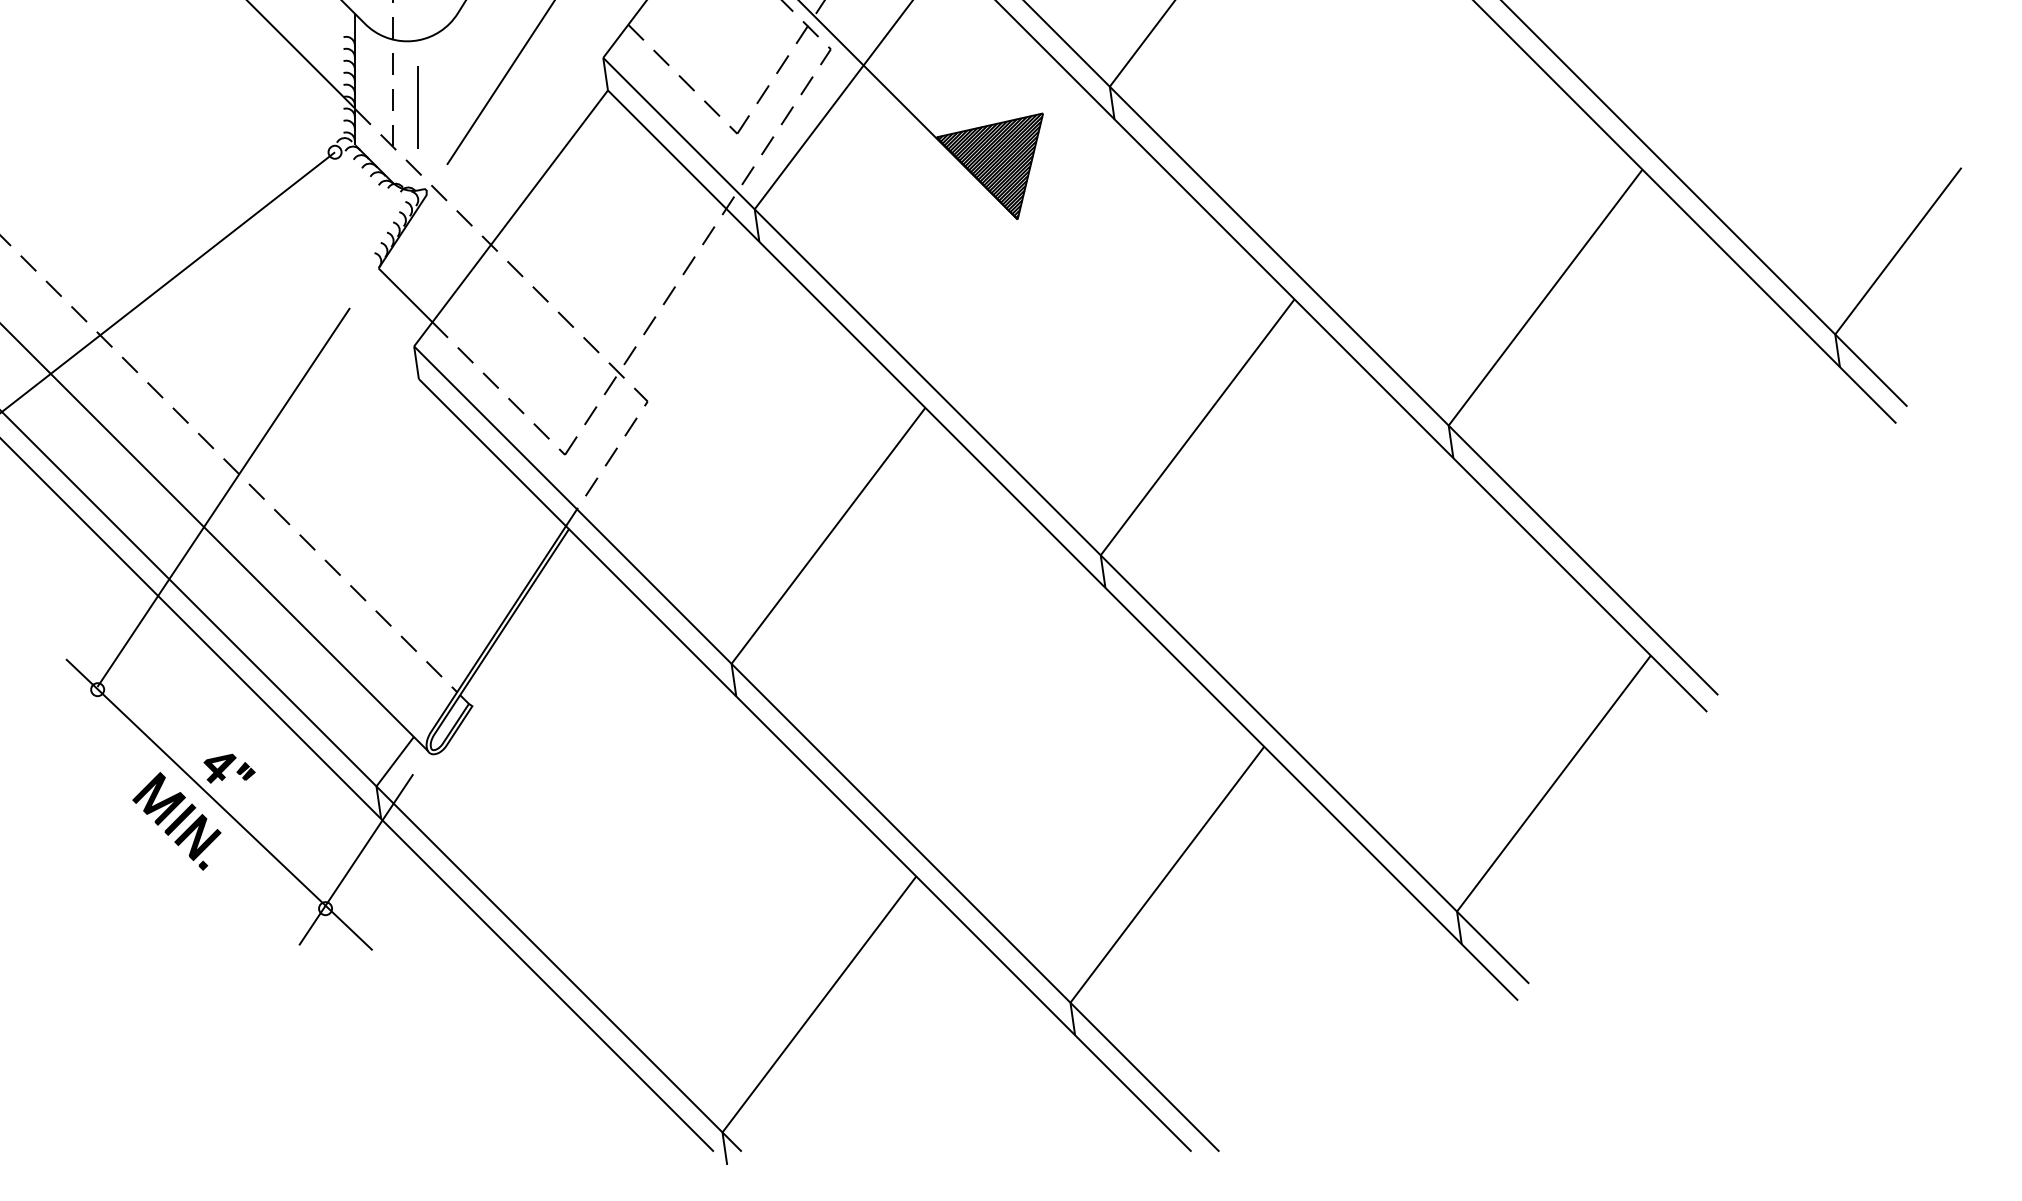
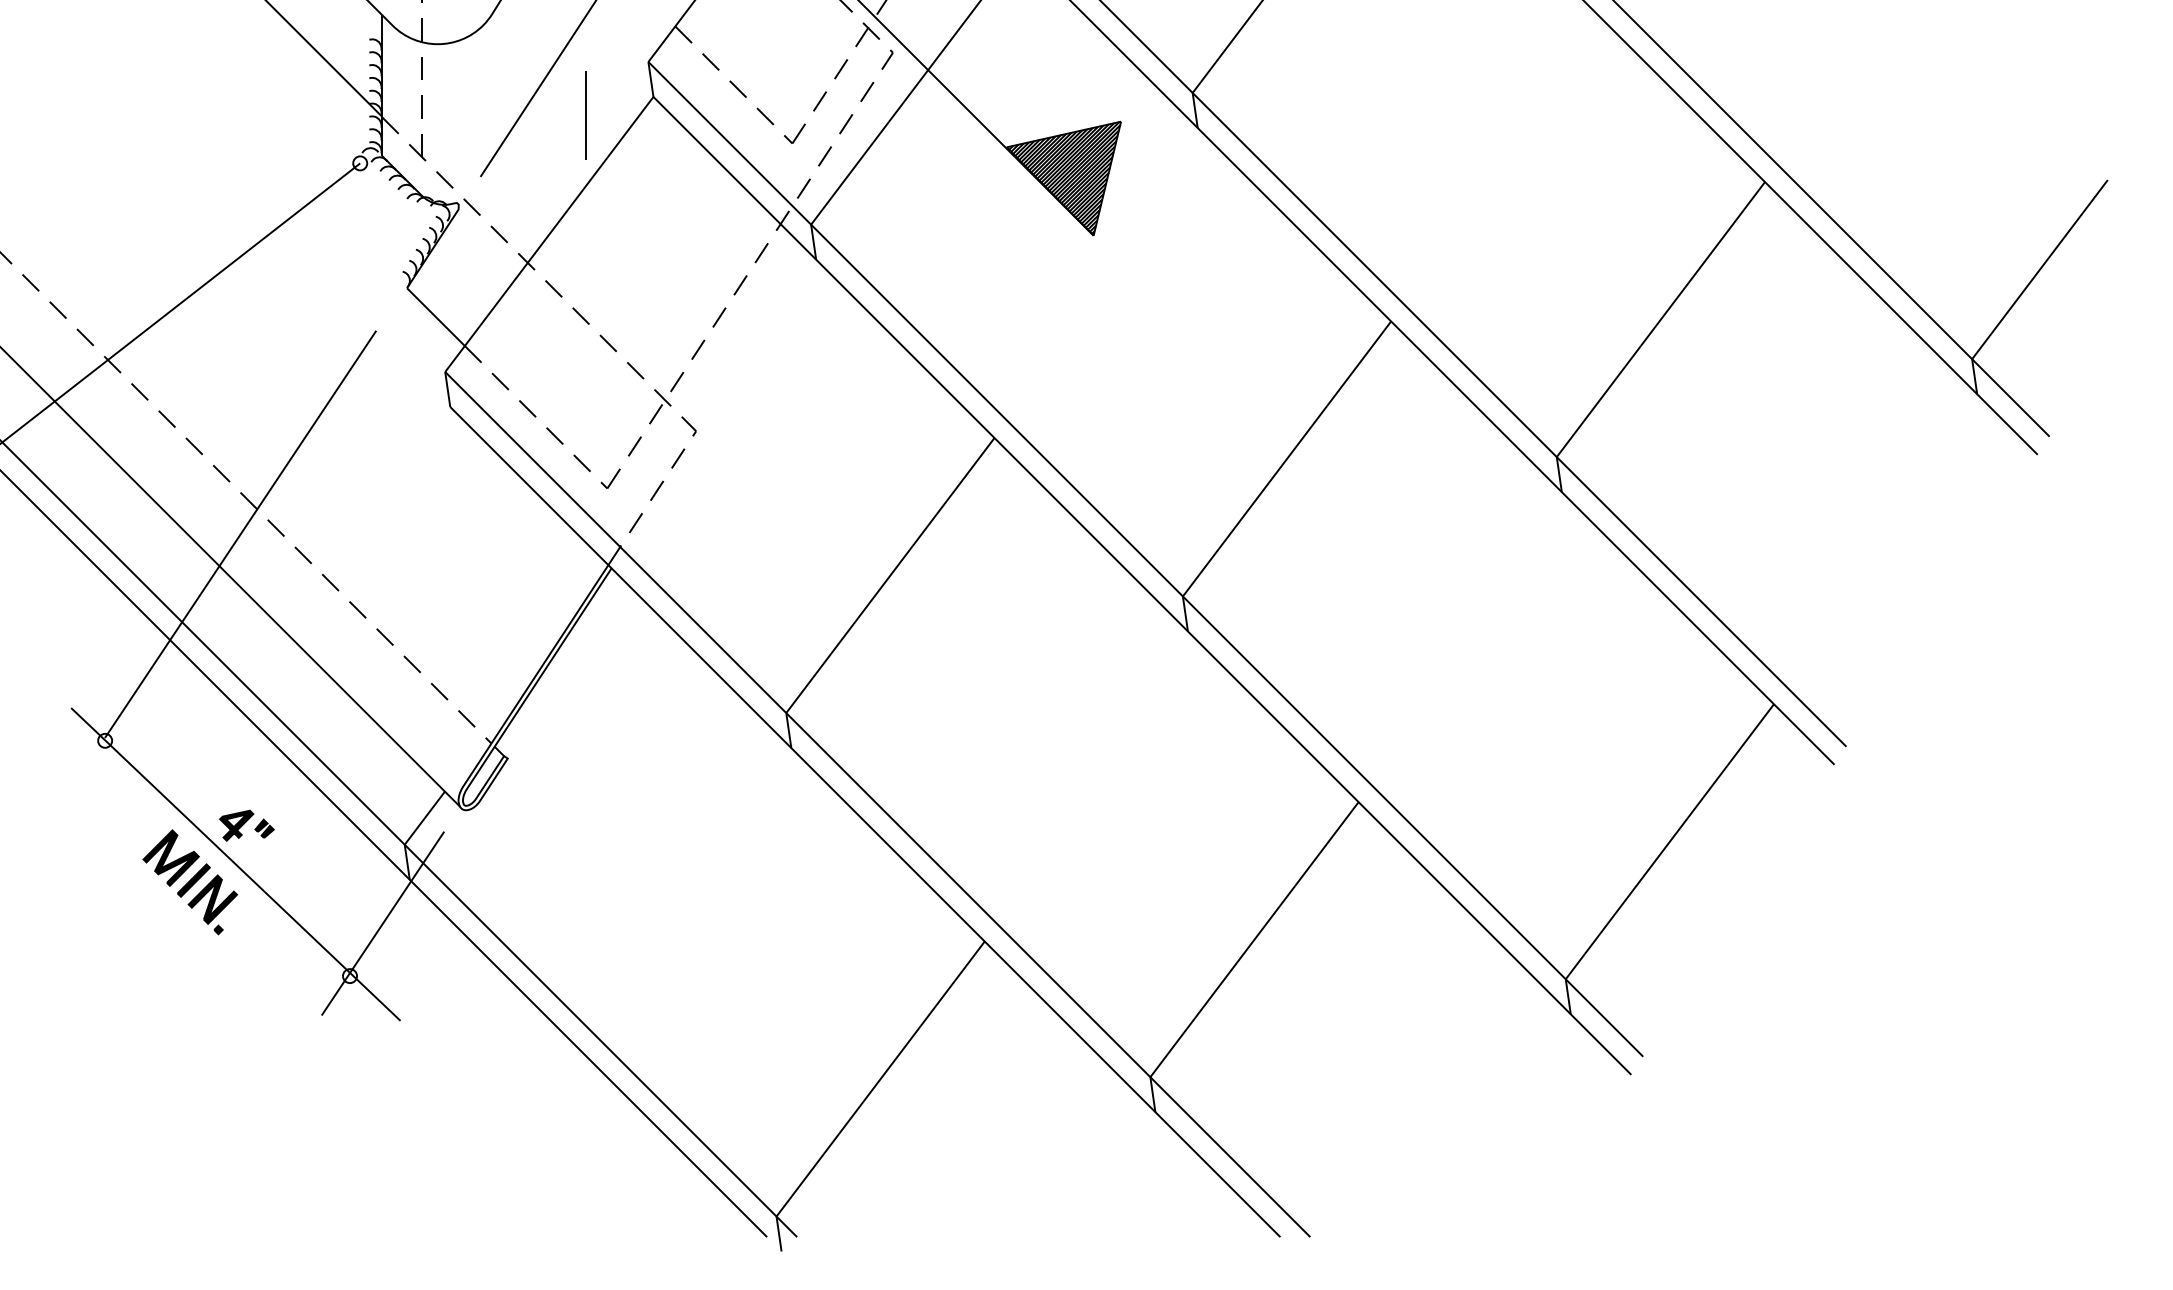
line: (418, 107) -> (585, 115), moved

